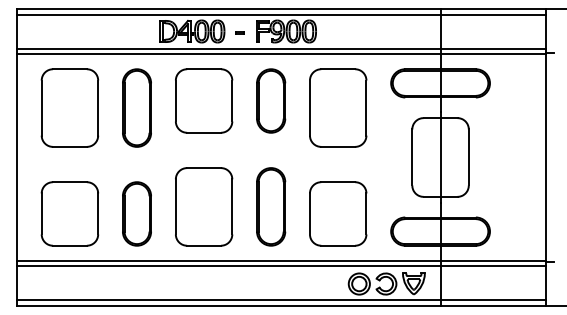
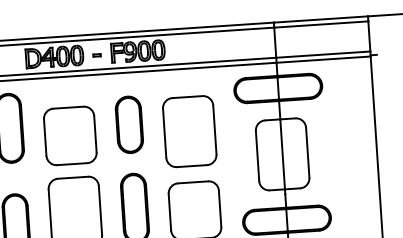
part: (204, 100) -> (70, 135), moved
part: (271, 100) -> (129, 124), moved
part: (338, 107) -> (189, 131), moved

